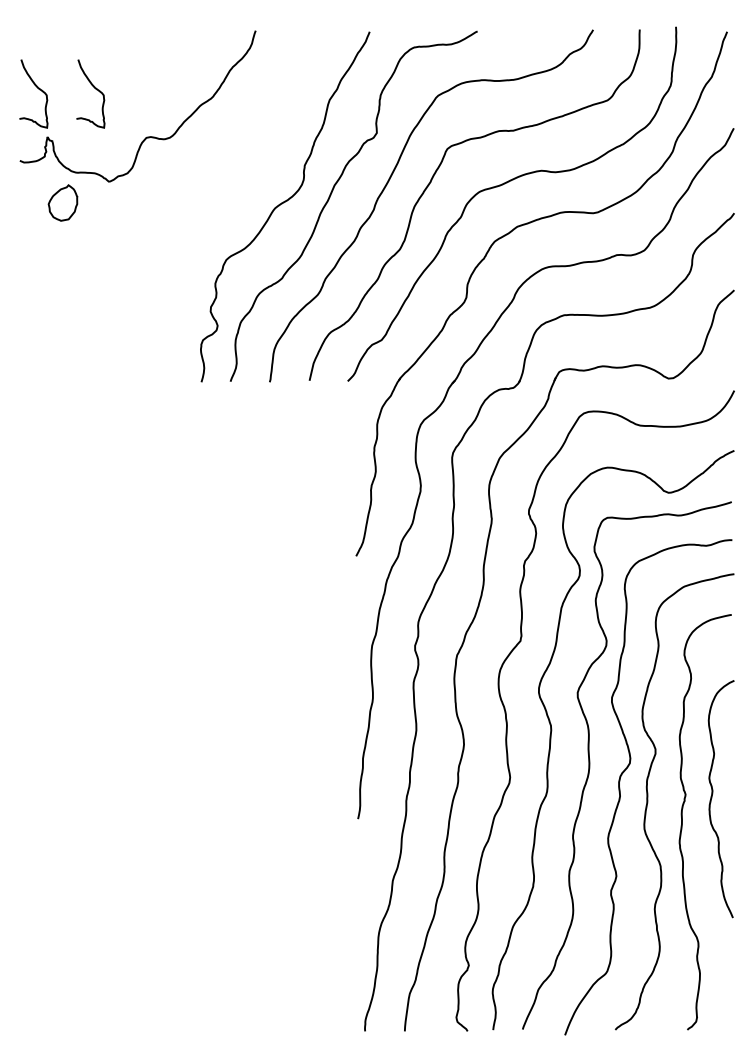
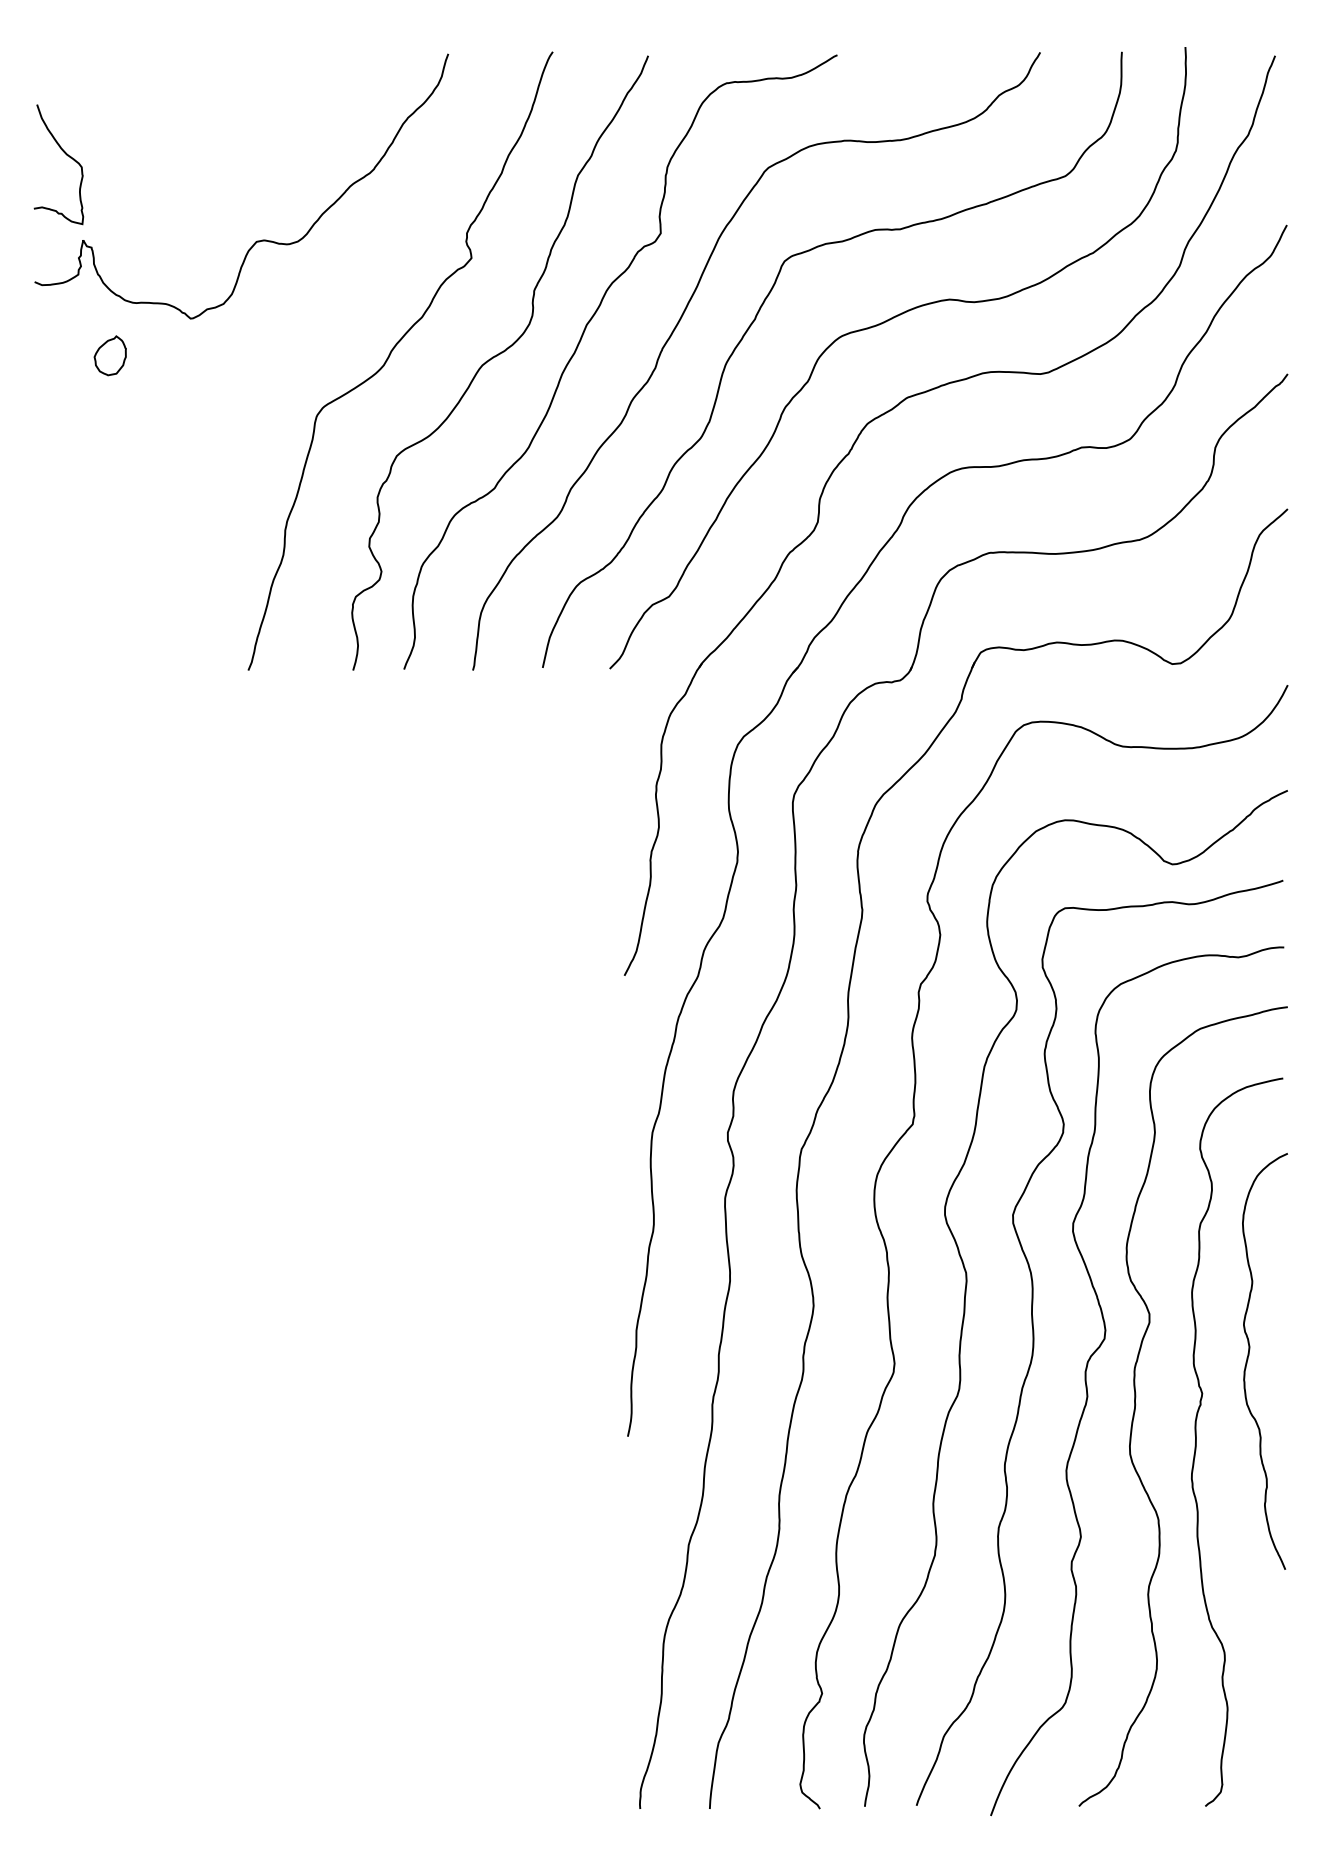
curve: (94, 88) -> (165, 155), removed
part: (62, 202) -> (109, 355), size x0.62
curve: (223, 202) -> (391, 355), added
curve: (712, 798) -> (1249, 1360), moved

